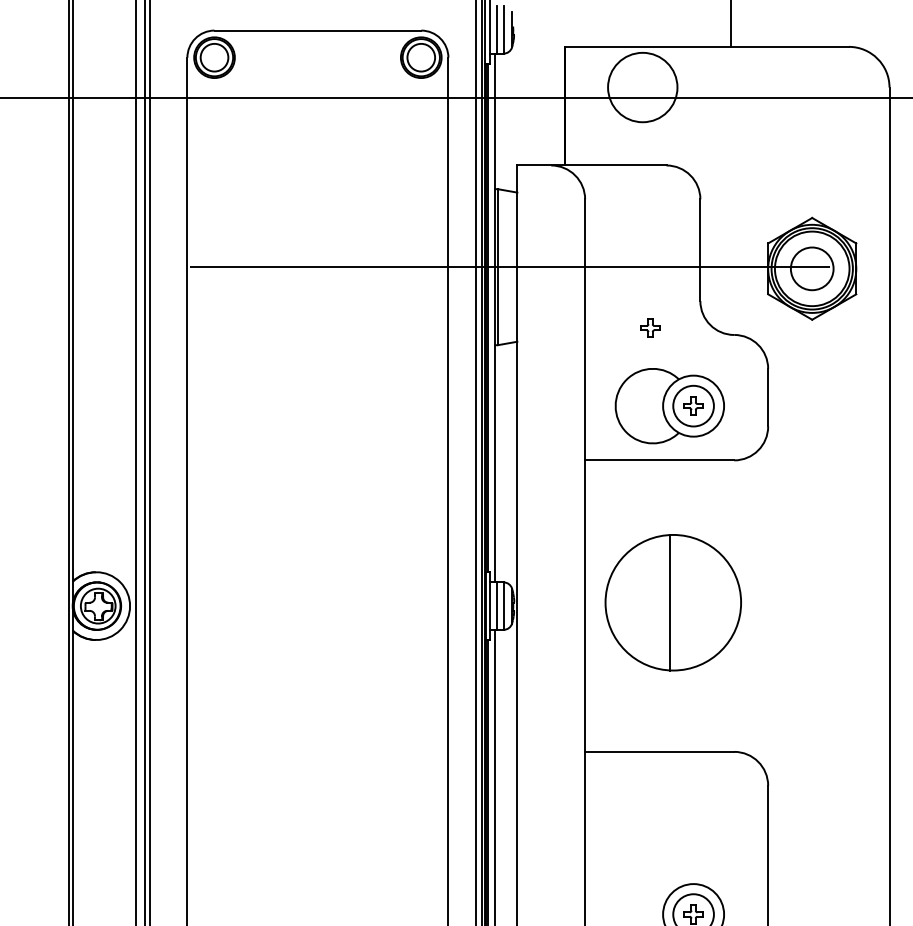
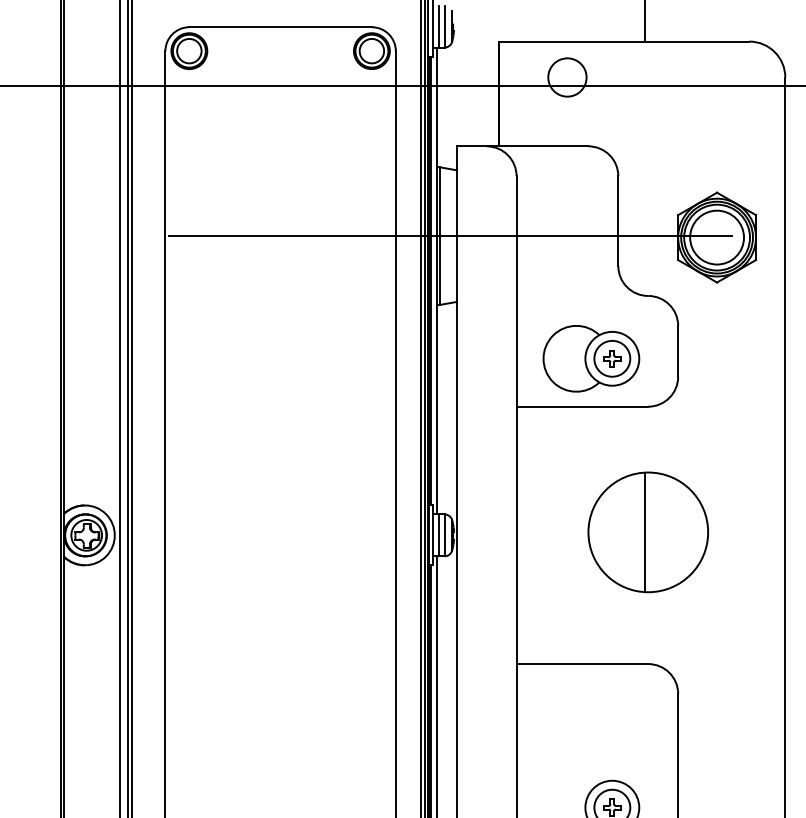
circle: (642, 87) -> (567, 77), size x0.62
circle: (811, 268) -> (716, 237), size x1.43
part: (650, 327) -> (574, 289), removed
part: (672, 602) -> (647, 532), moved

